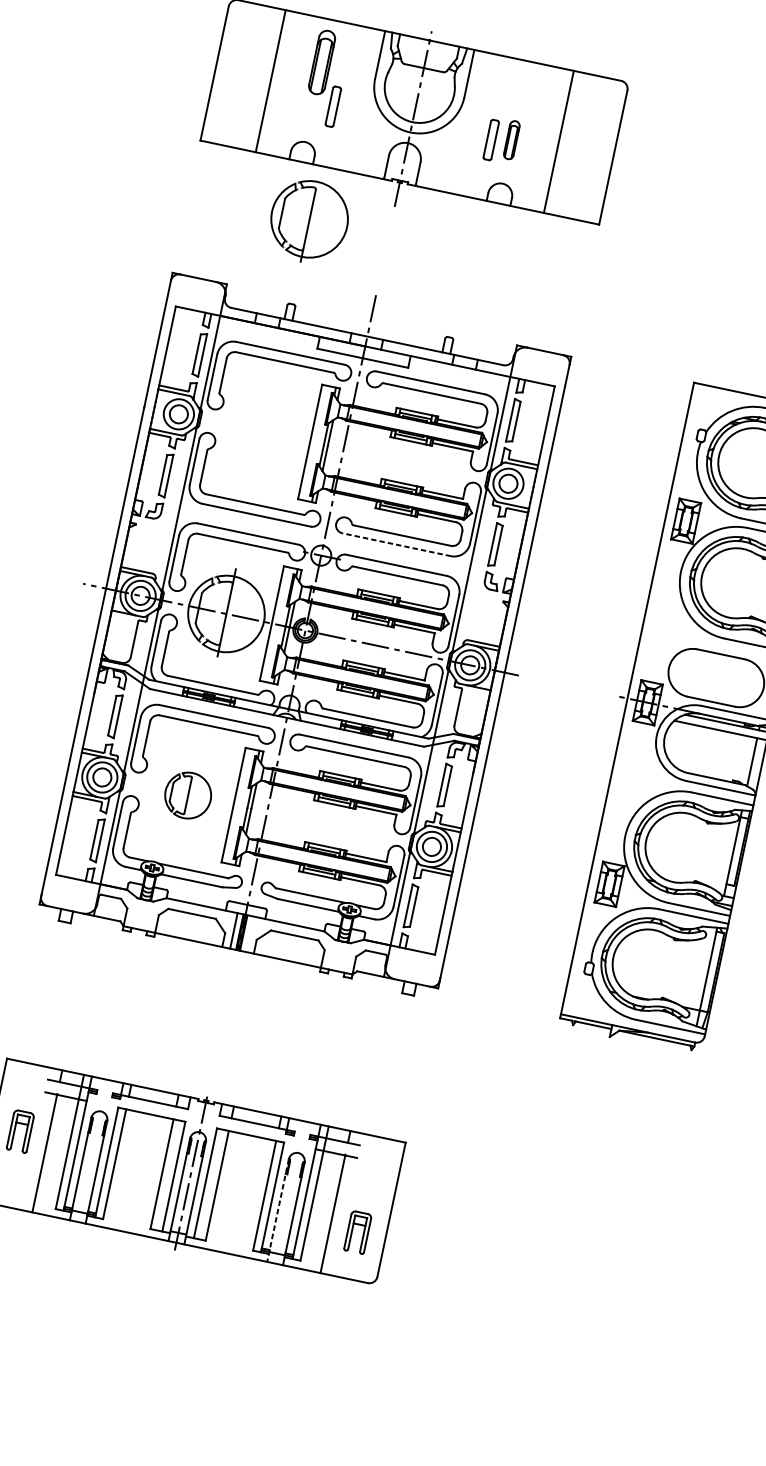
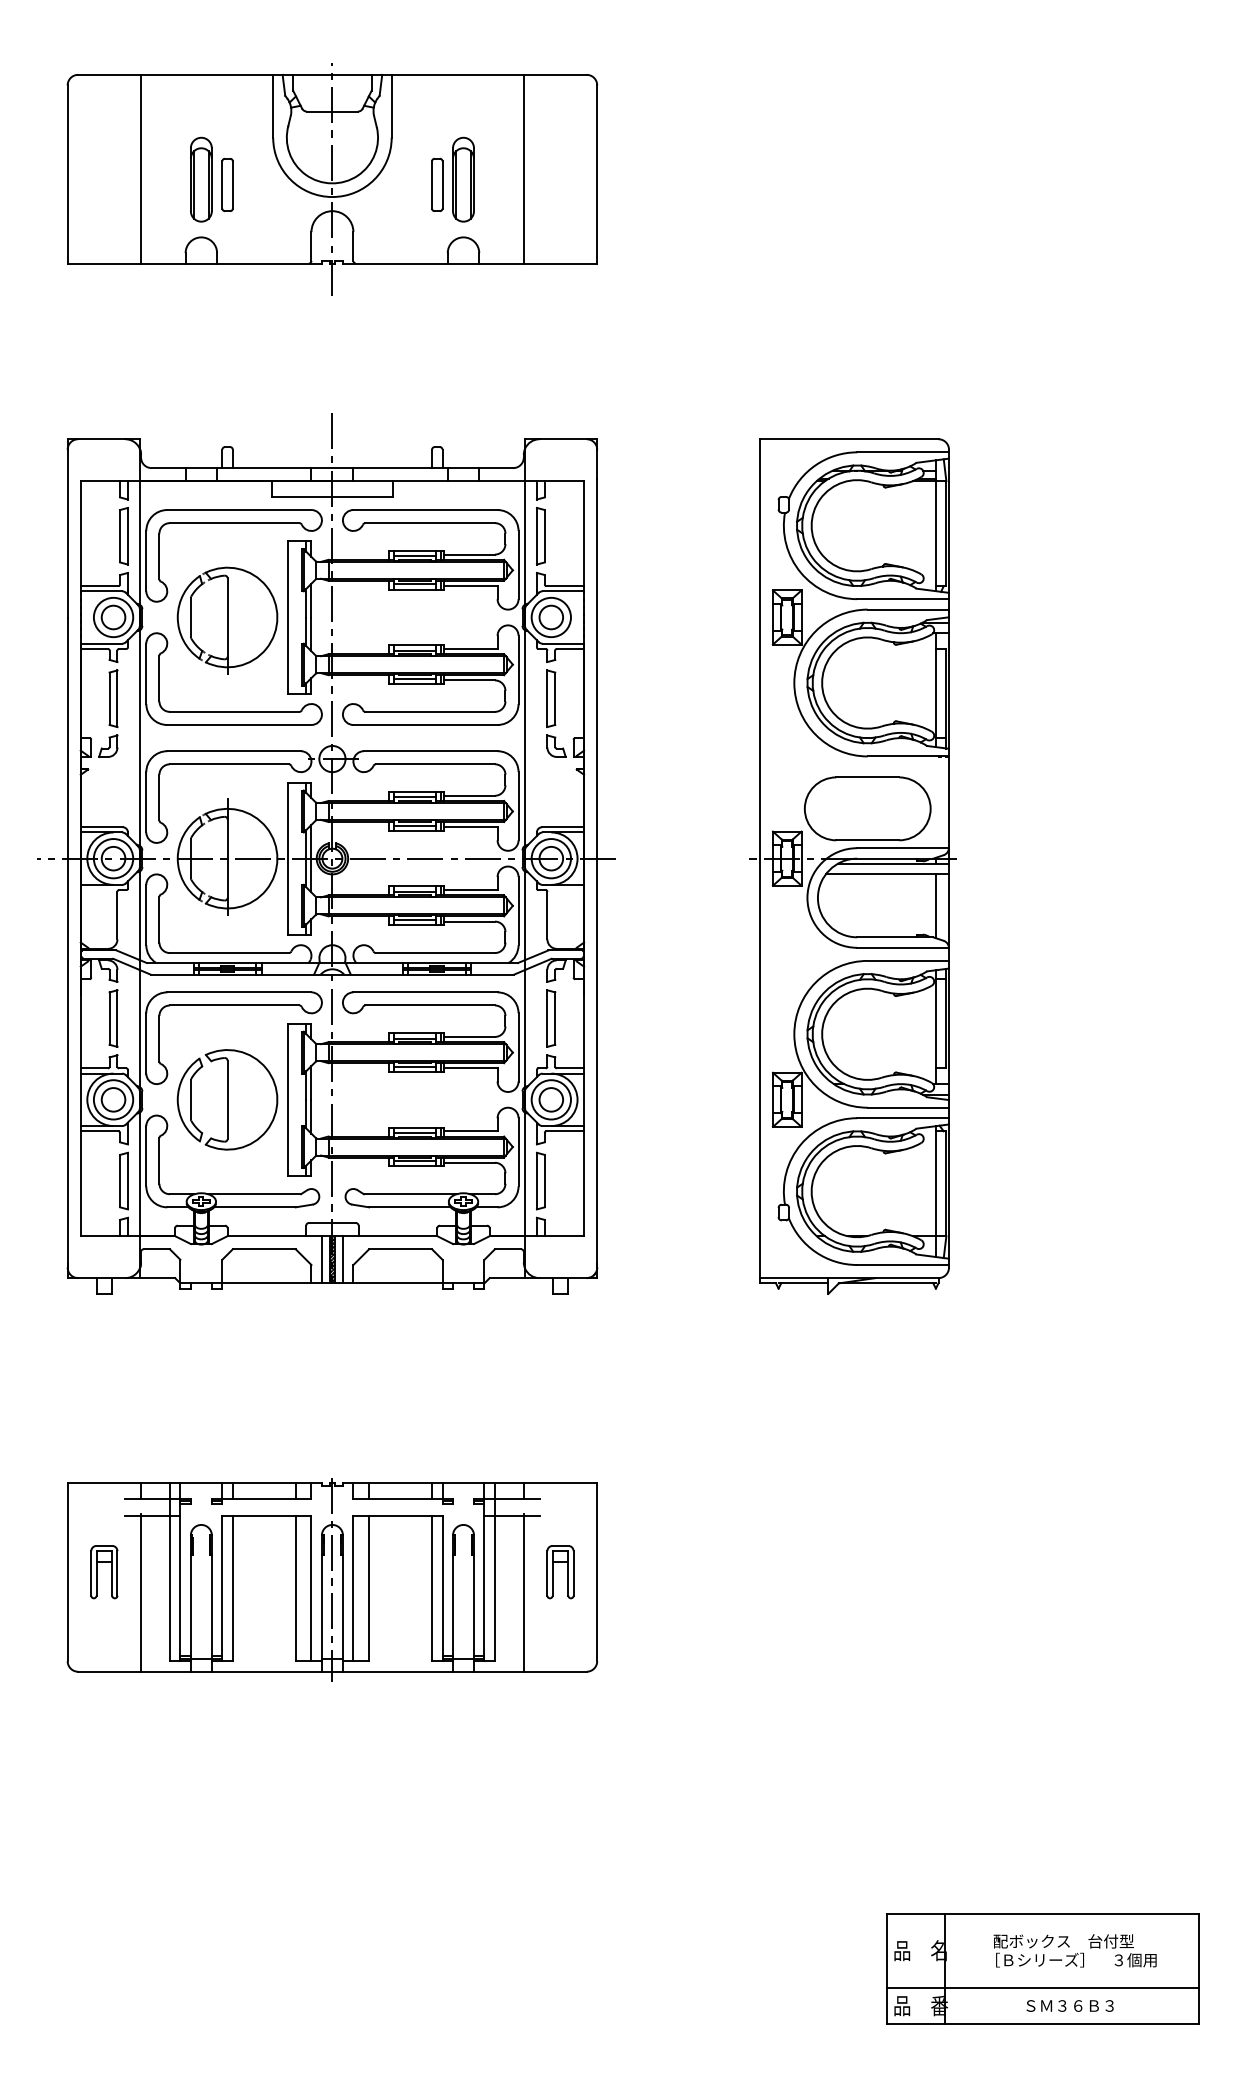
part: (322, 62) -> (201, 179), moved
part: (511, 140) -> (463, 179), size x1.67
part: (309, 221) -> (227, 620), moved
line: (396, 544) -> (425, 724), dashed -> solid
part: (188, 795) -> (227, 1099), size x1.67
line: (249, 933) -> (342, 1259), added
line: (278, 1211) -> (453, 1604), dashed -> solid
part: (352, 1231) -> (553, 1572), moved

